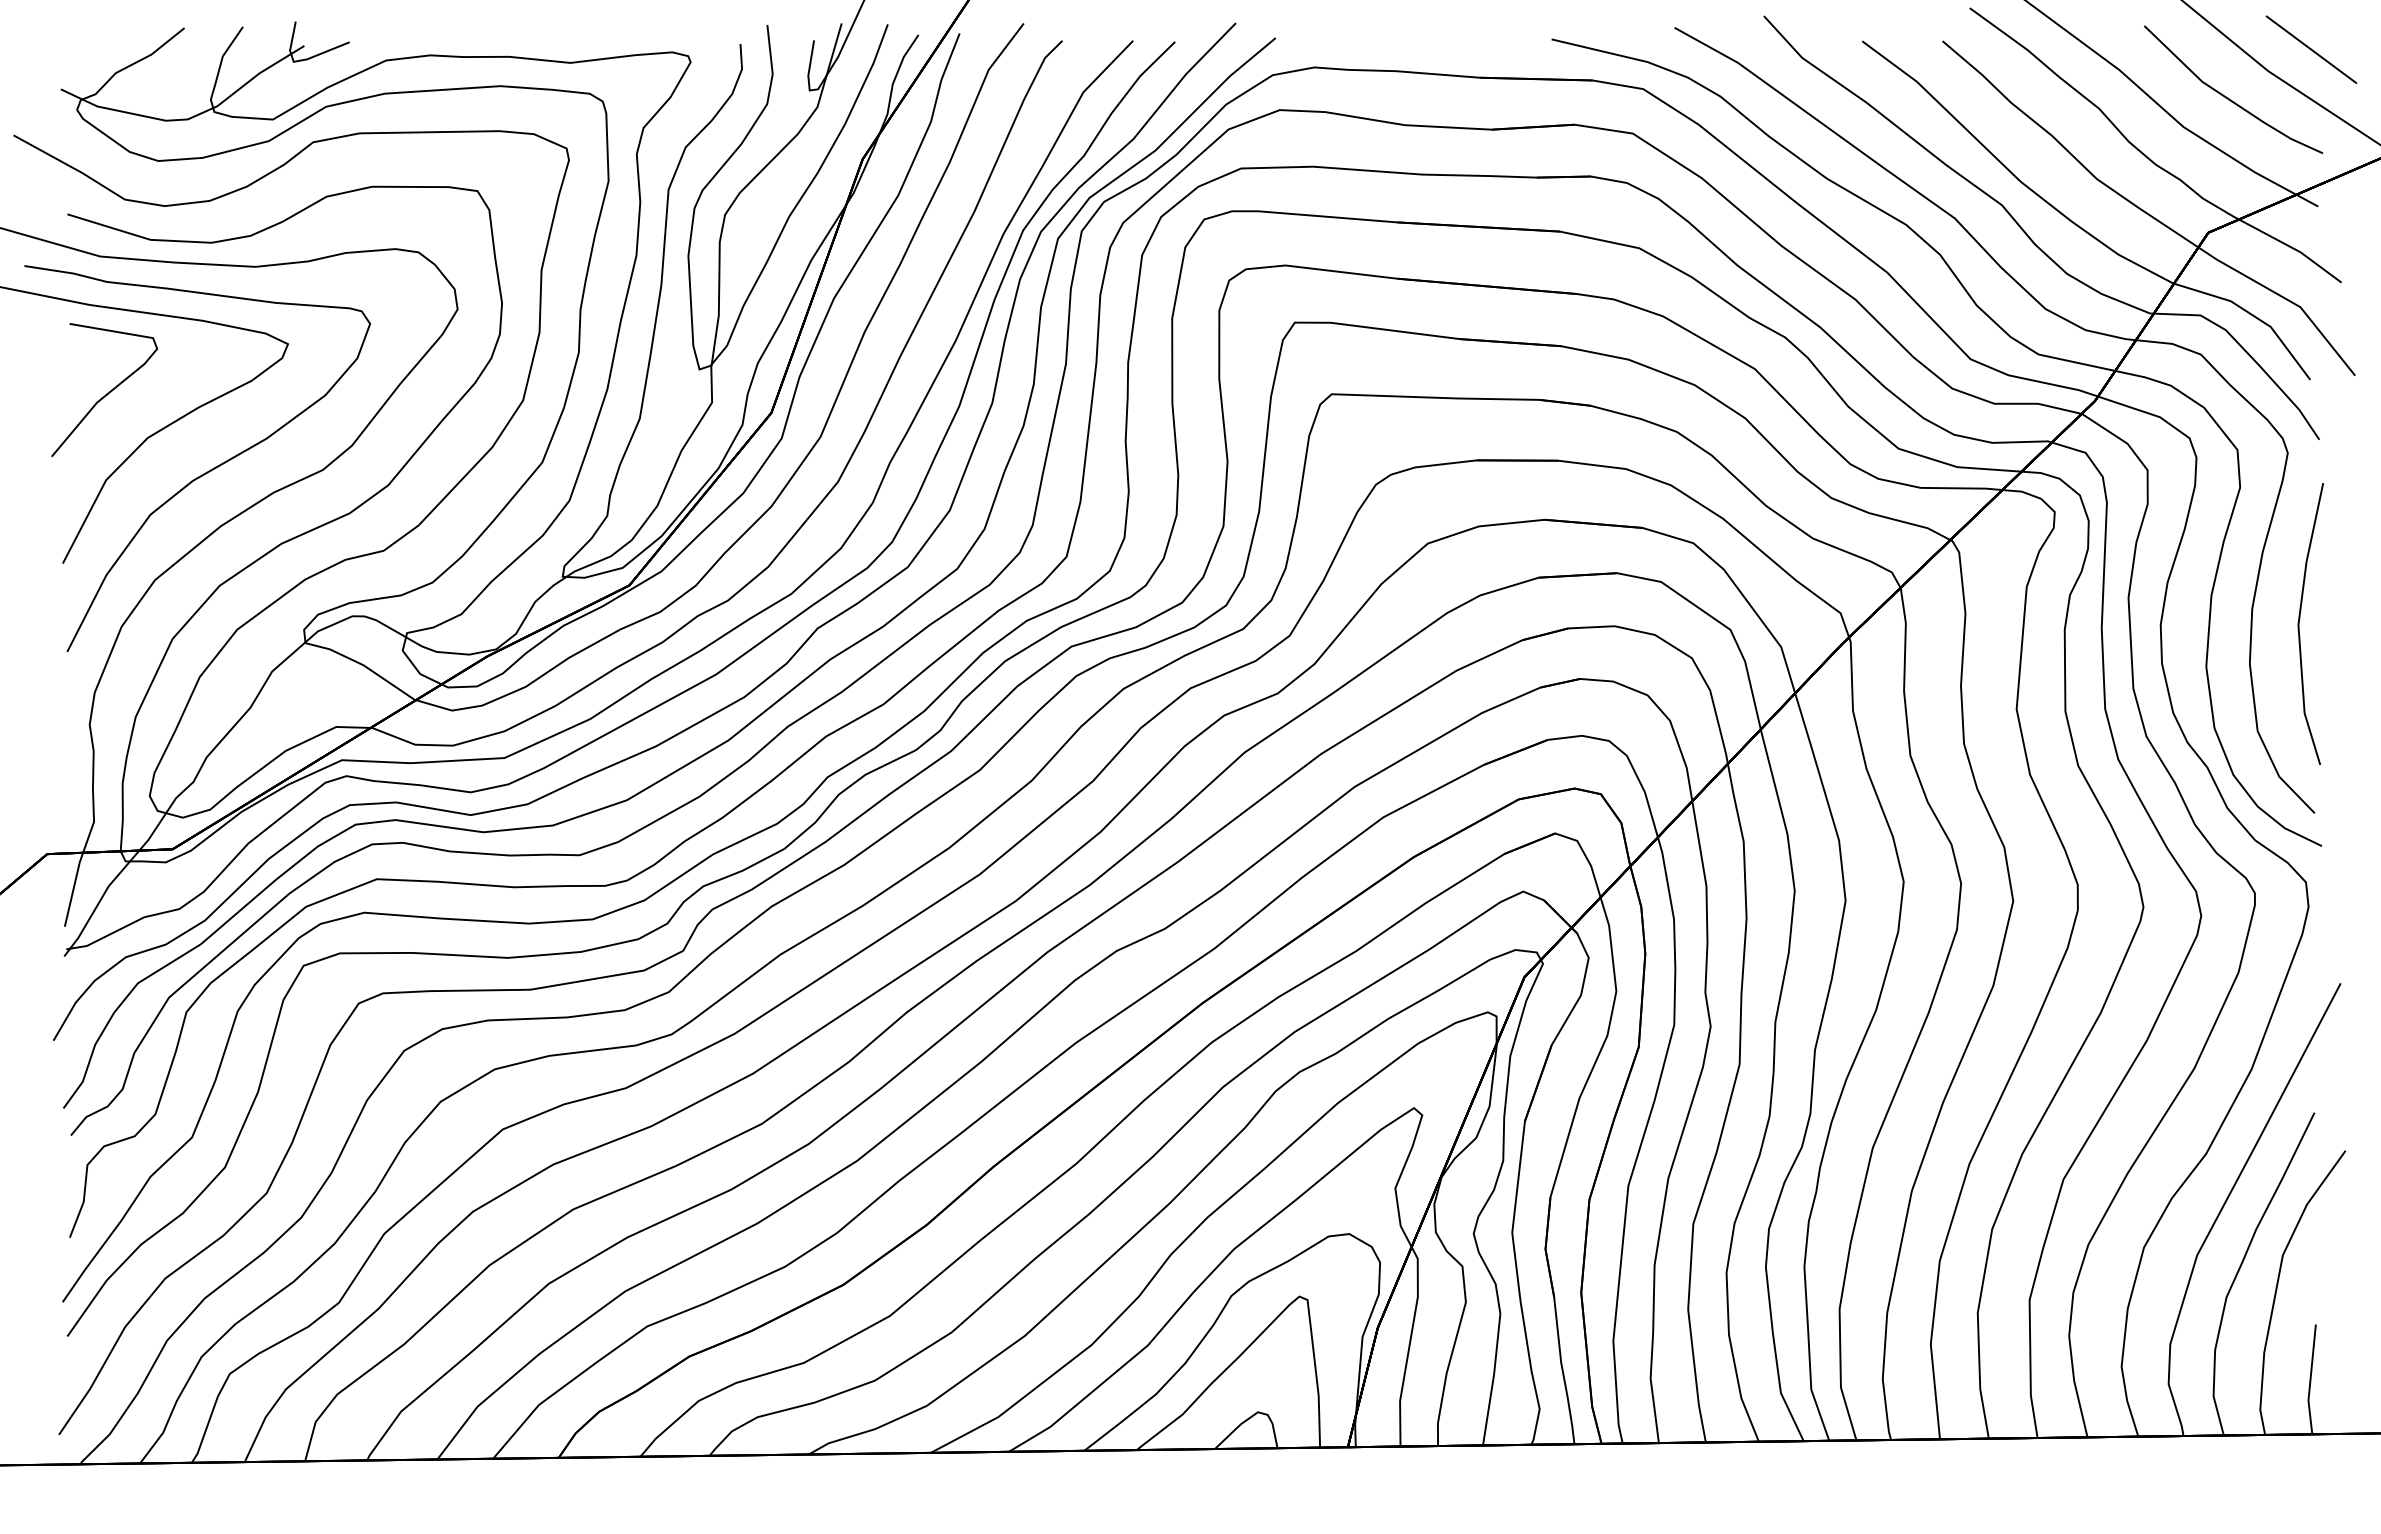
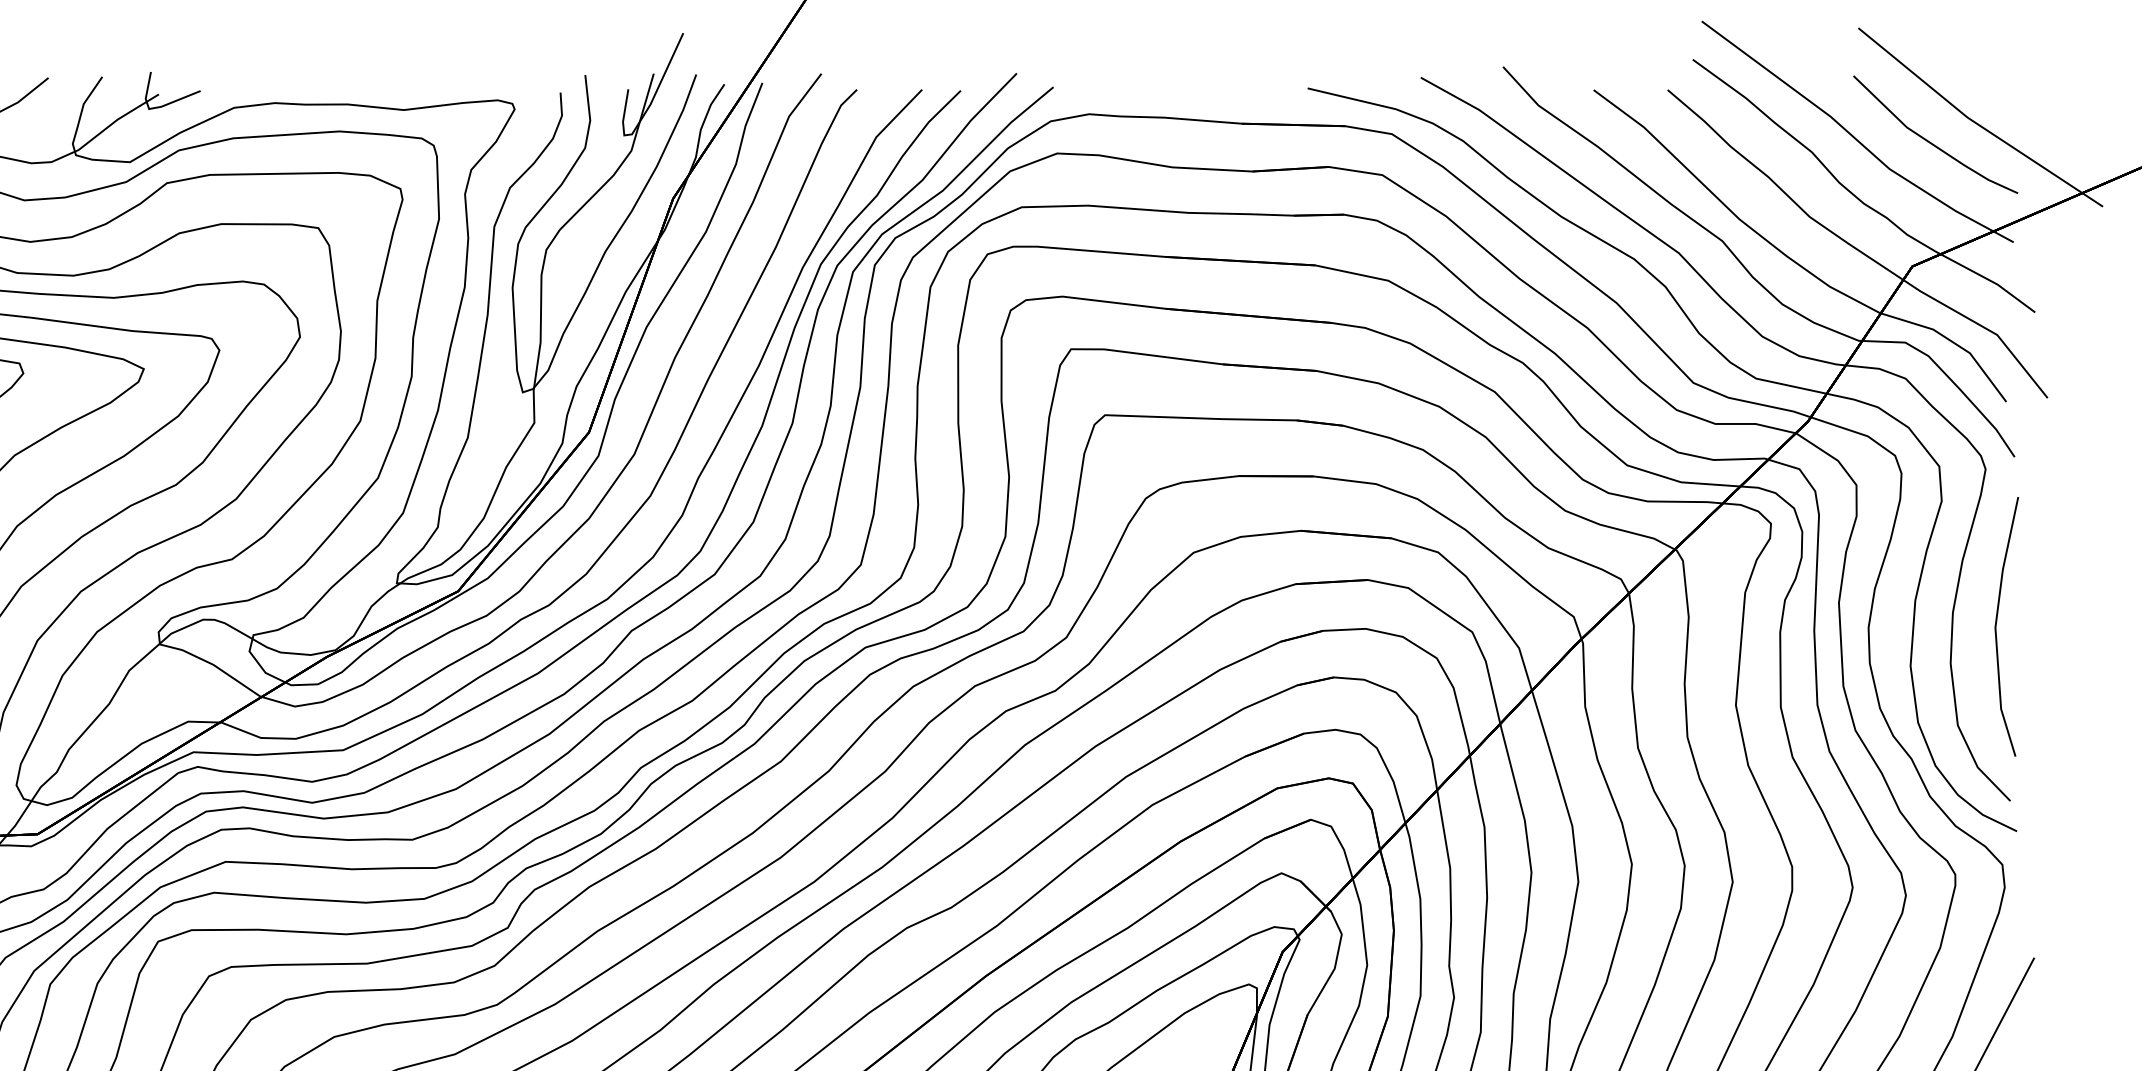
line: (2311, 49) -> (2007, 97), removed

